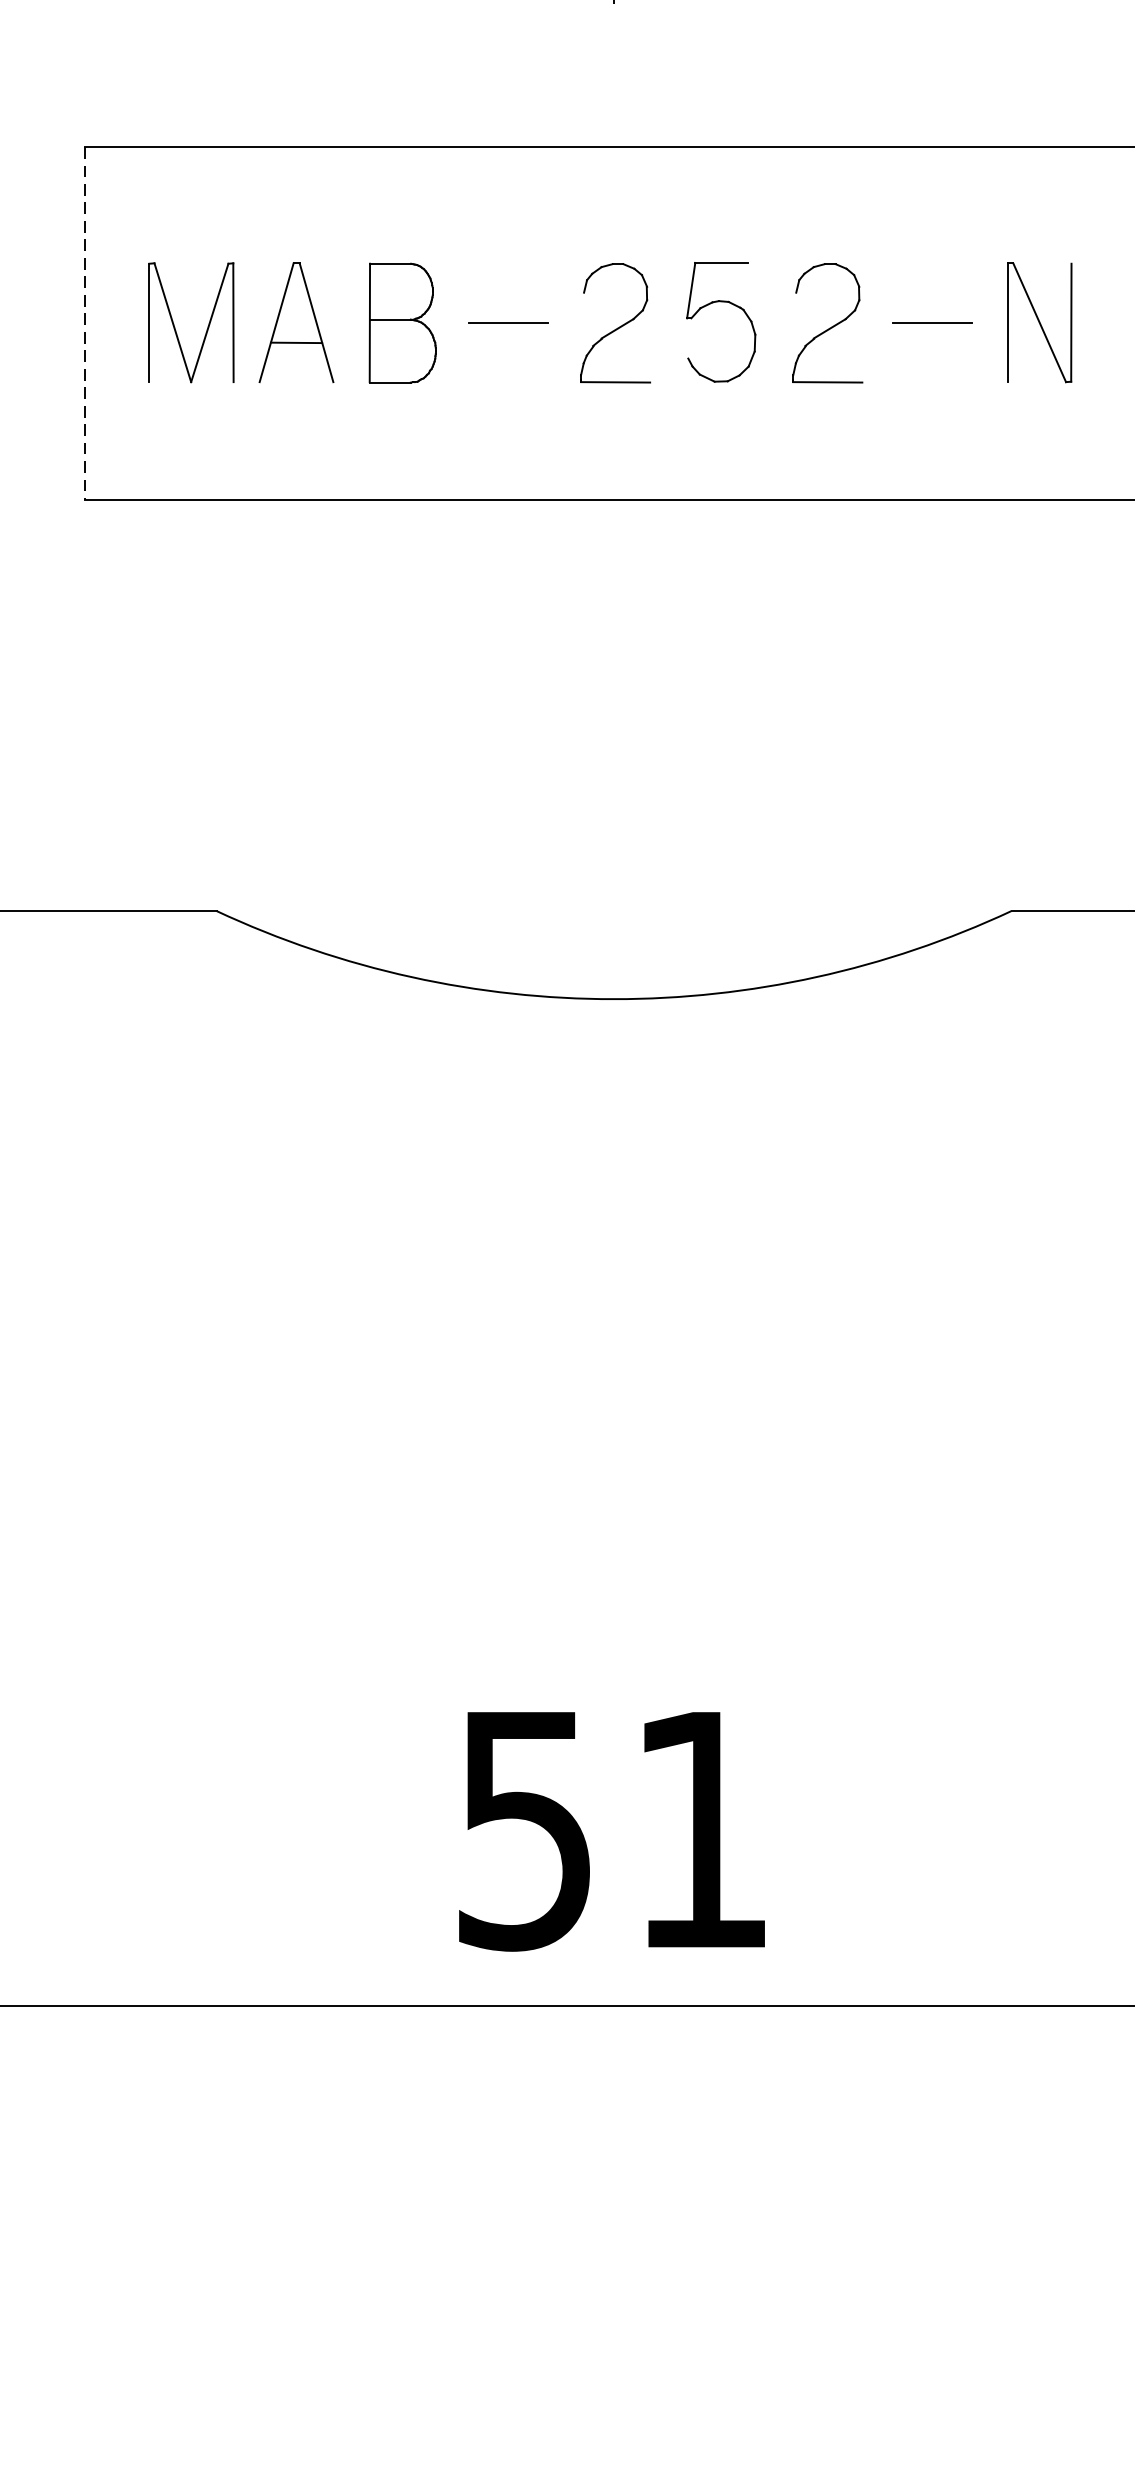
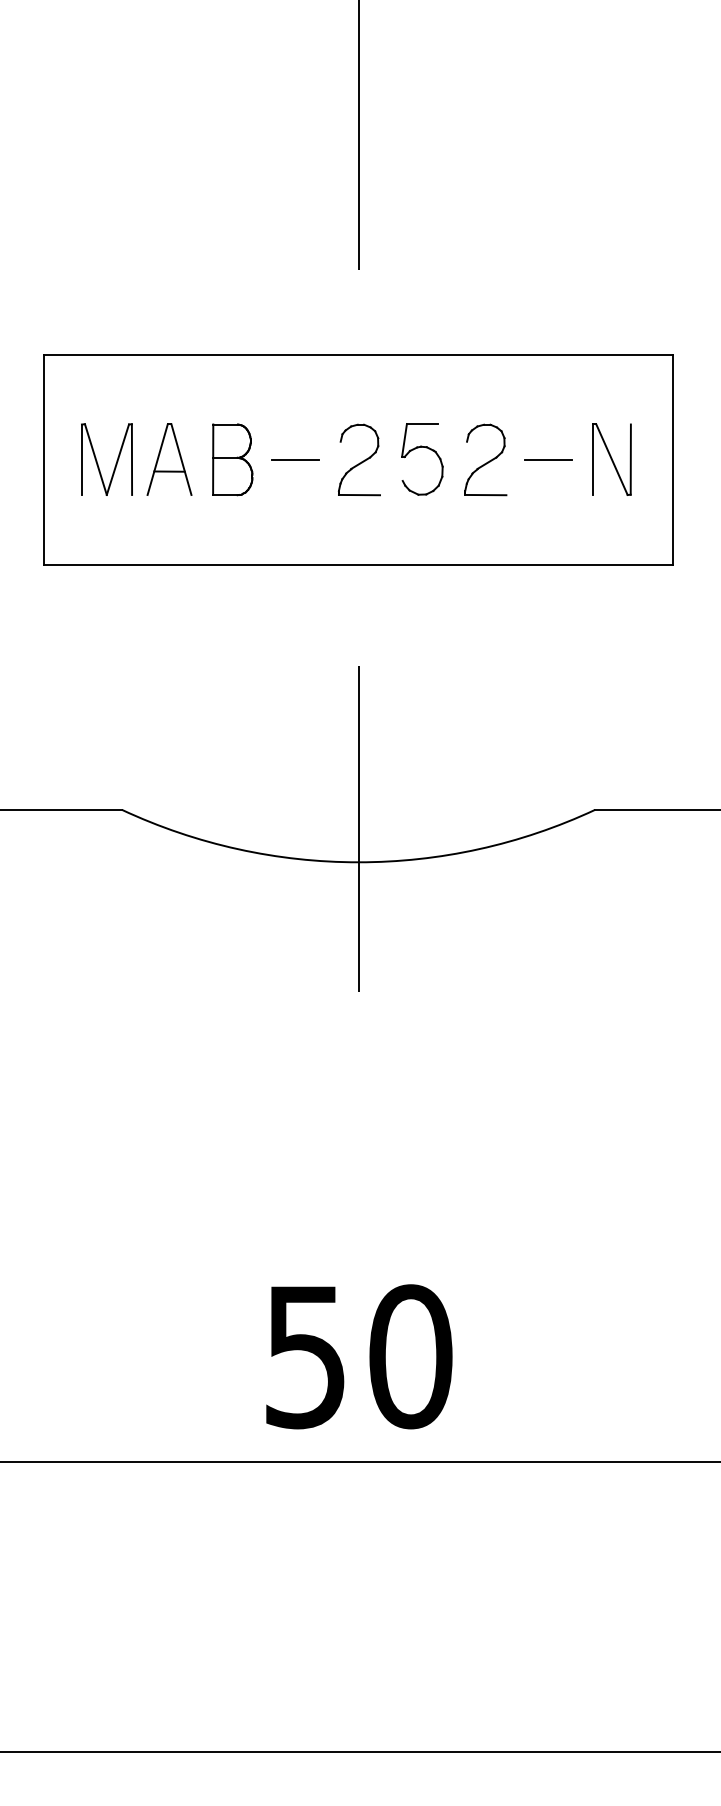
line: (84, 322) -> (43, 459), dashed -> solid
line: (613, 942) -> (358, 828), added
text: (701, 1829) -> (410, 1356), 51 -> 50

